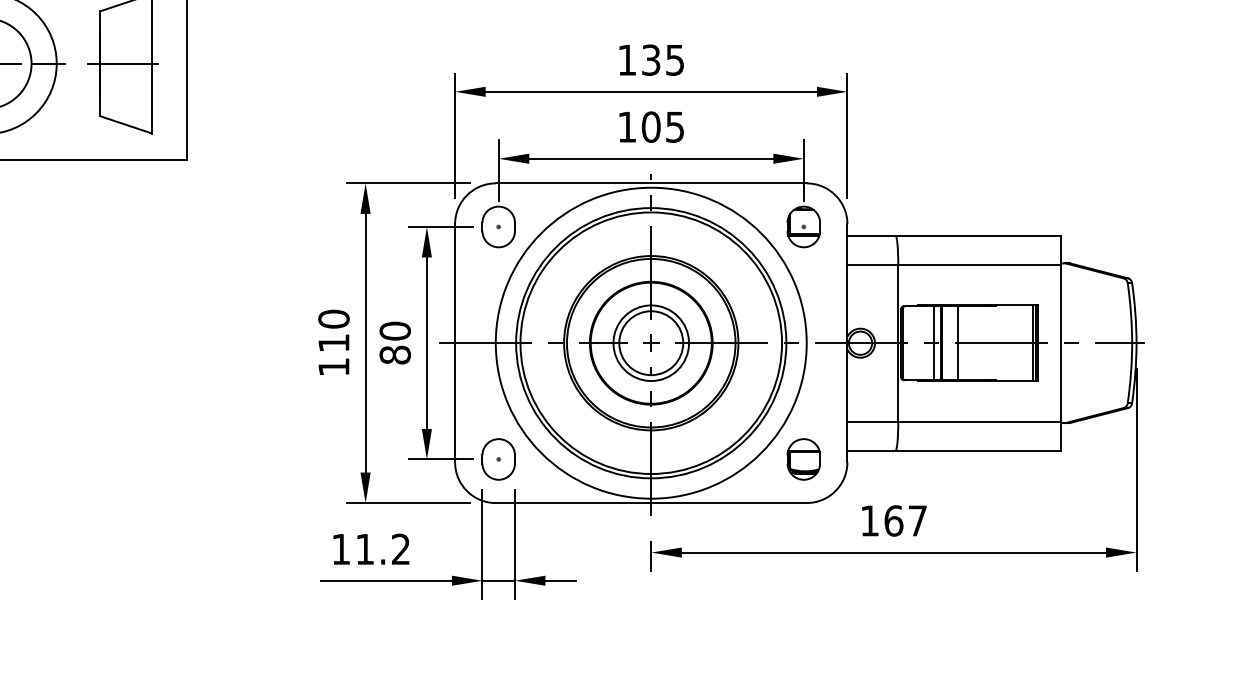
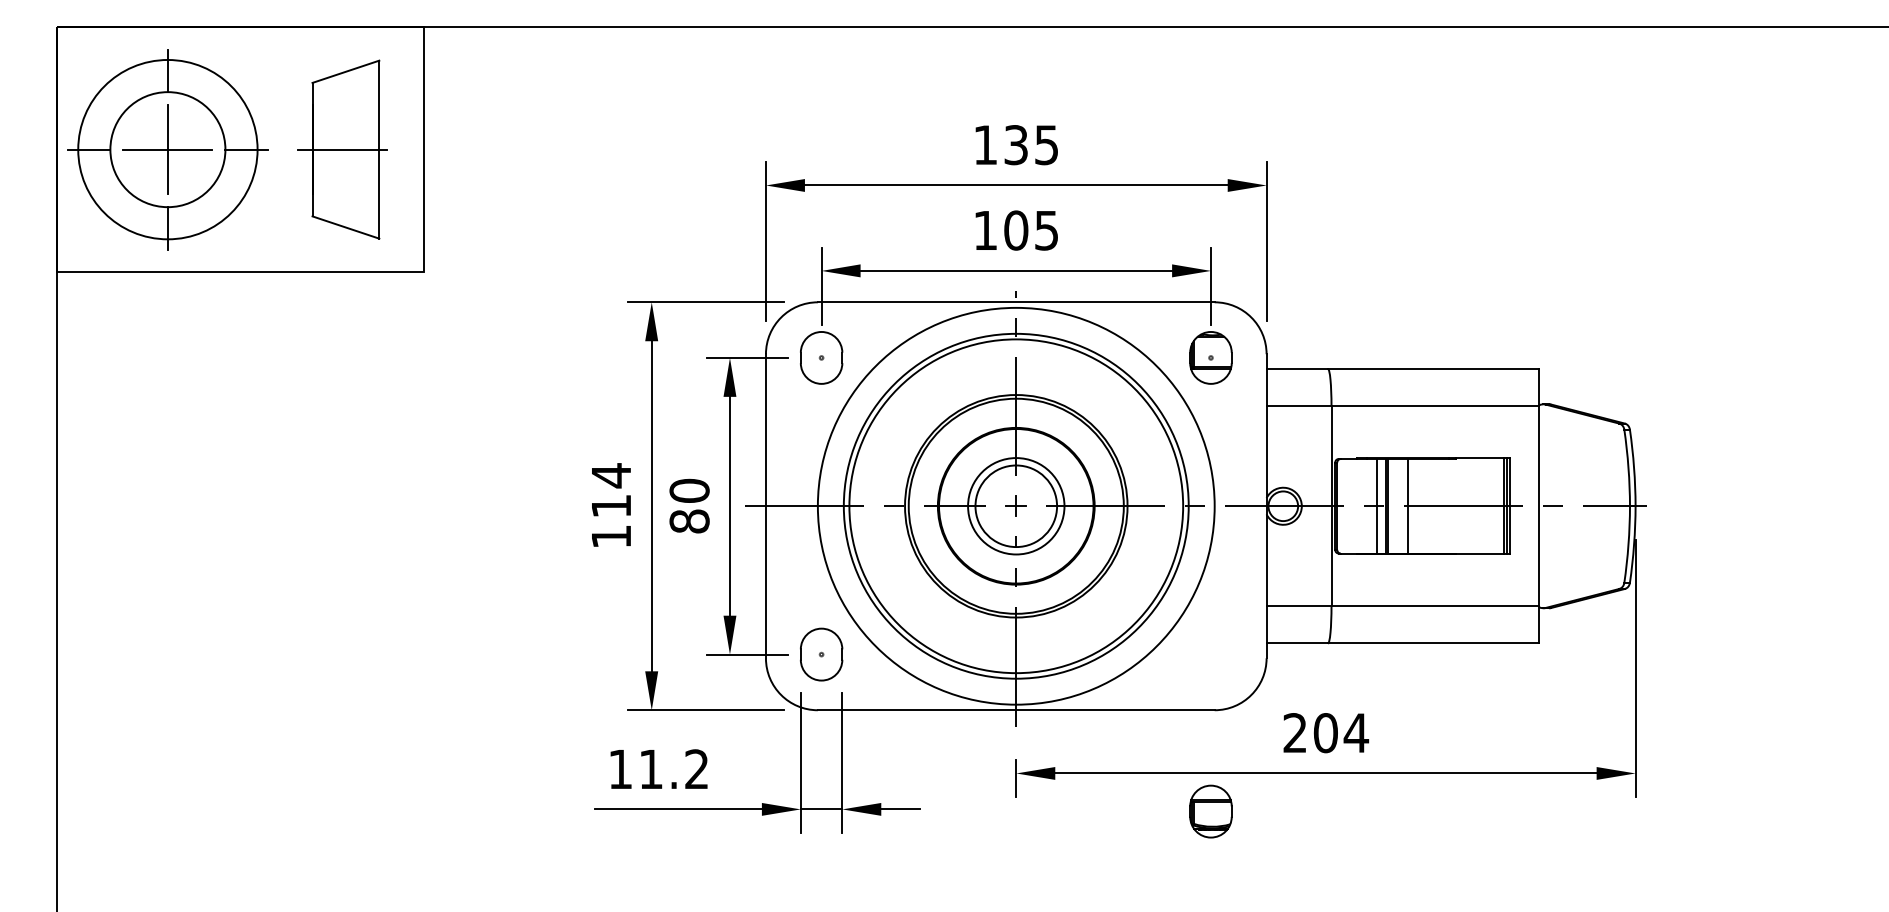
text: (334, 319) -> (611, 475), 110 -> 114
part: (803, 459) -> (1210, 811), moved
text: (894, 521) -> (1326, 733), 167 -> 204

